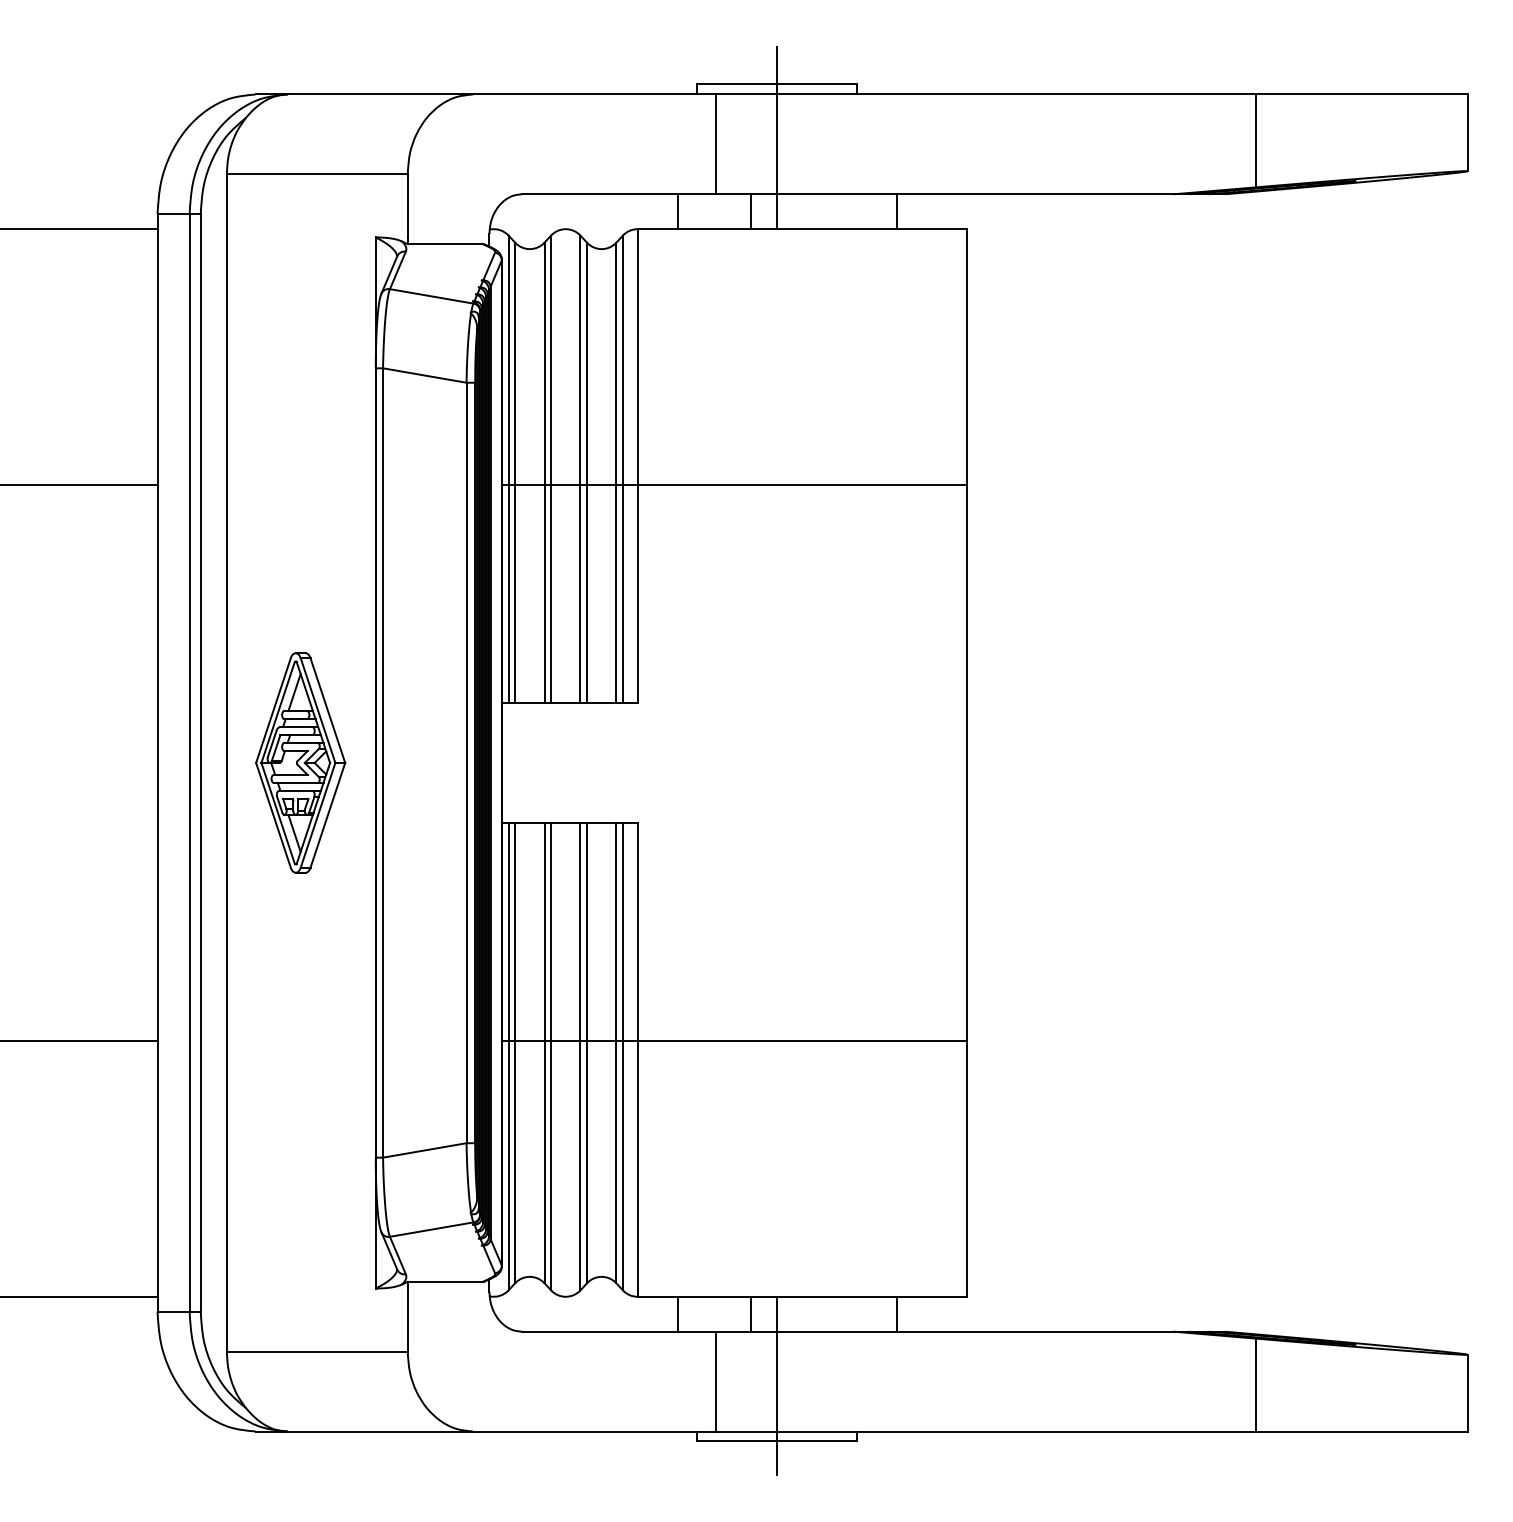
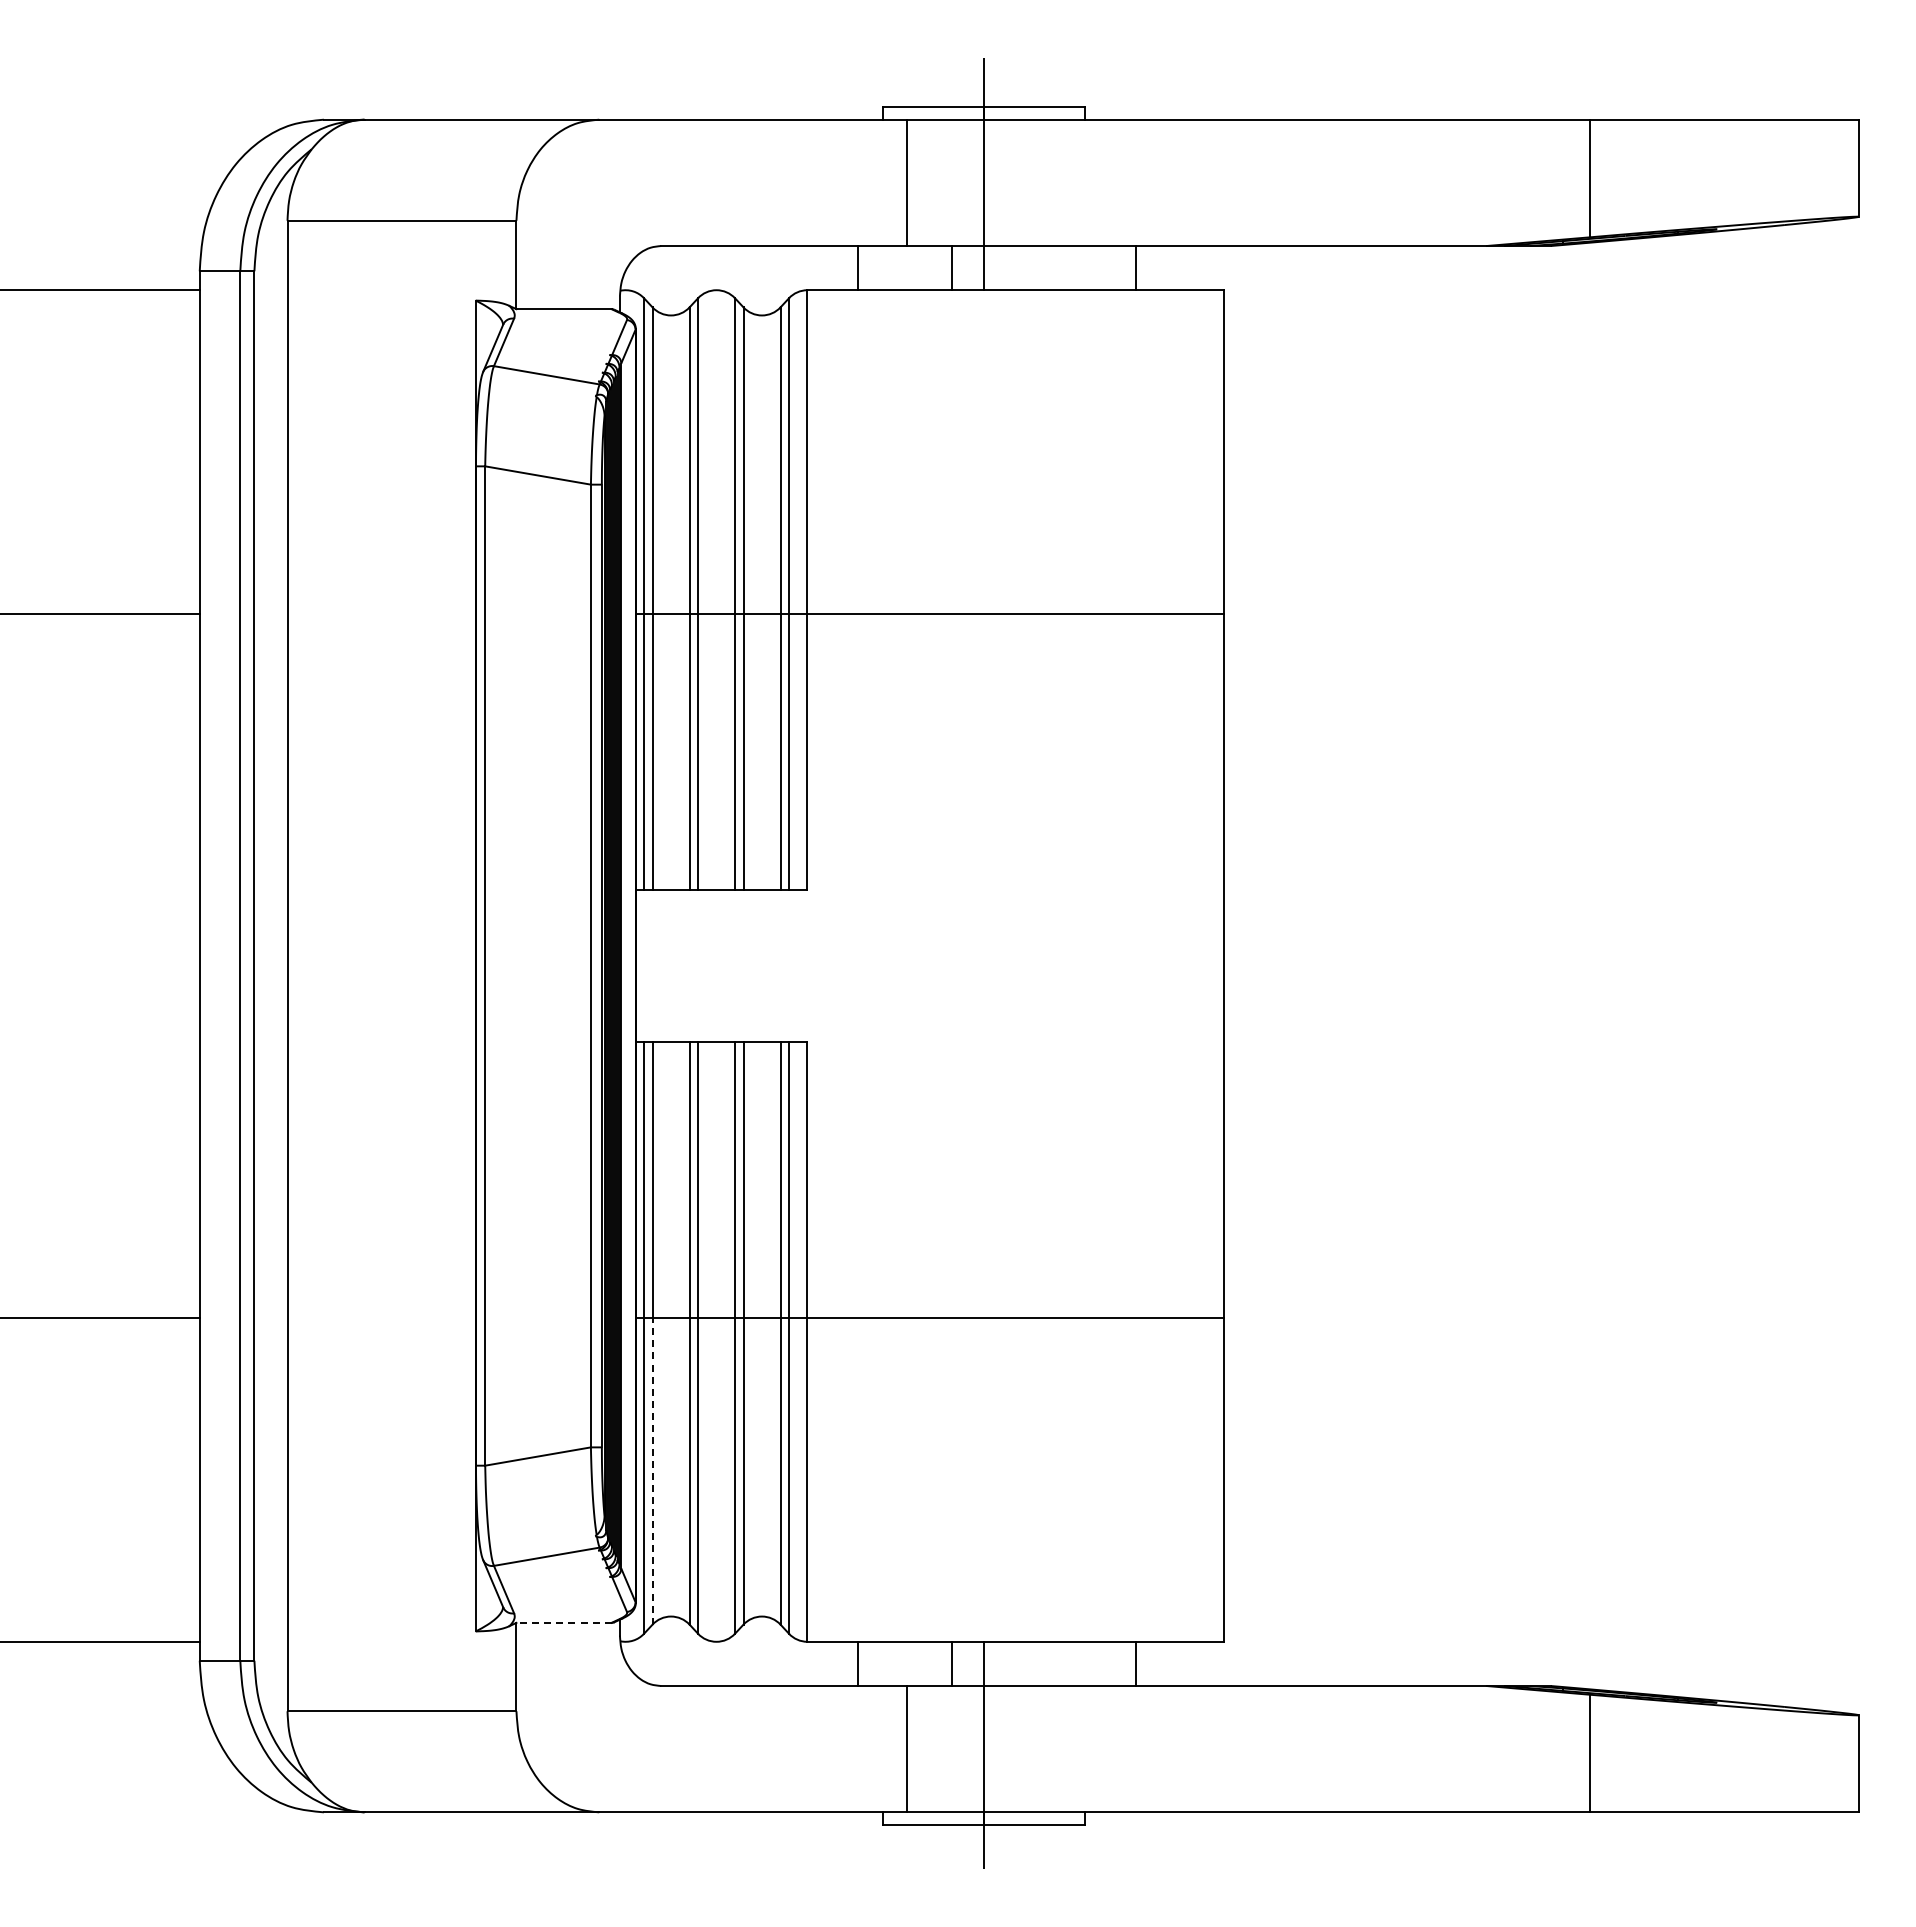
part: (300, 762) -> (380, 965), removed
line: (515, 1162) -> (652, 1471), solid -> dashed
line: (445, 1281) -> (564, 1622), solid -> dashed

